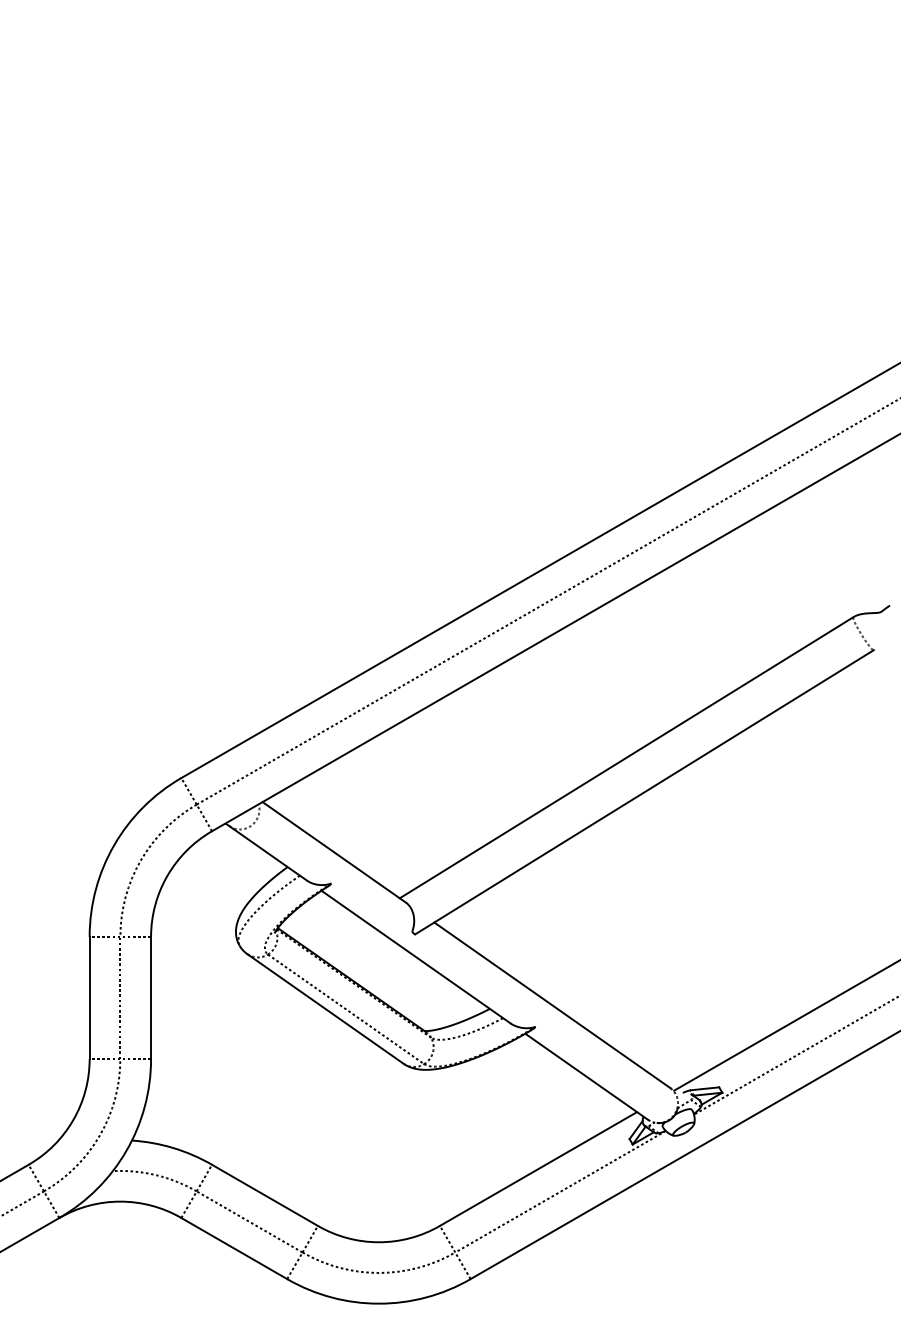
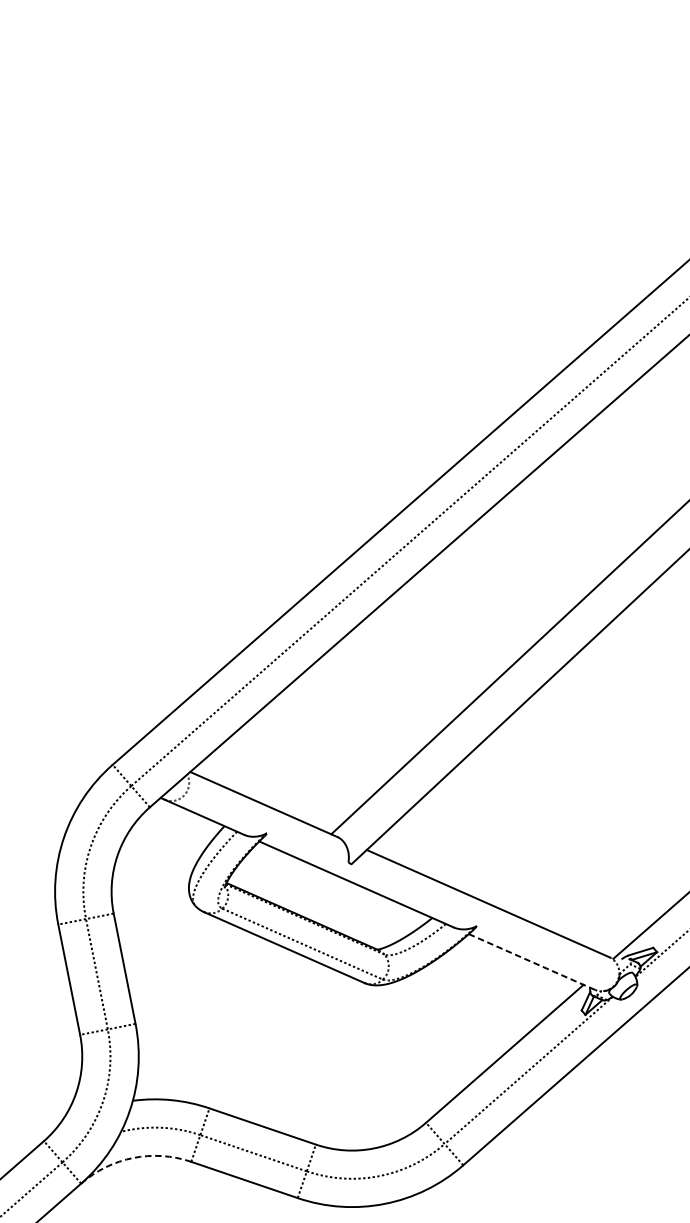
line: (586, 1076) -> (531, 961), solid -> dashed
arc: (120, 1201) -> (133, 1157), solid -> dashed

